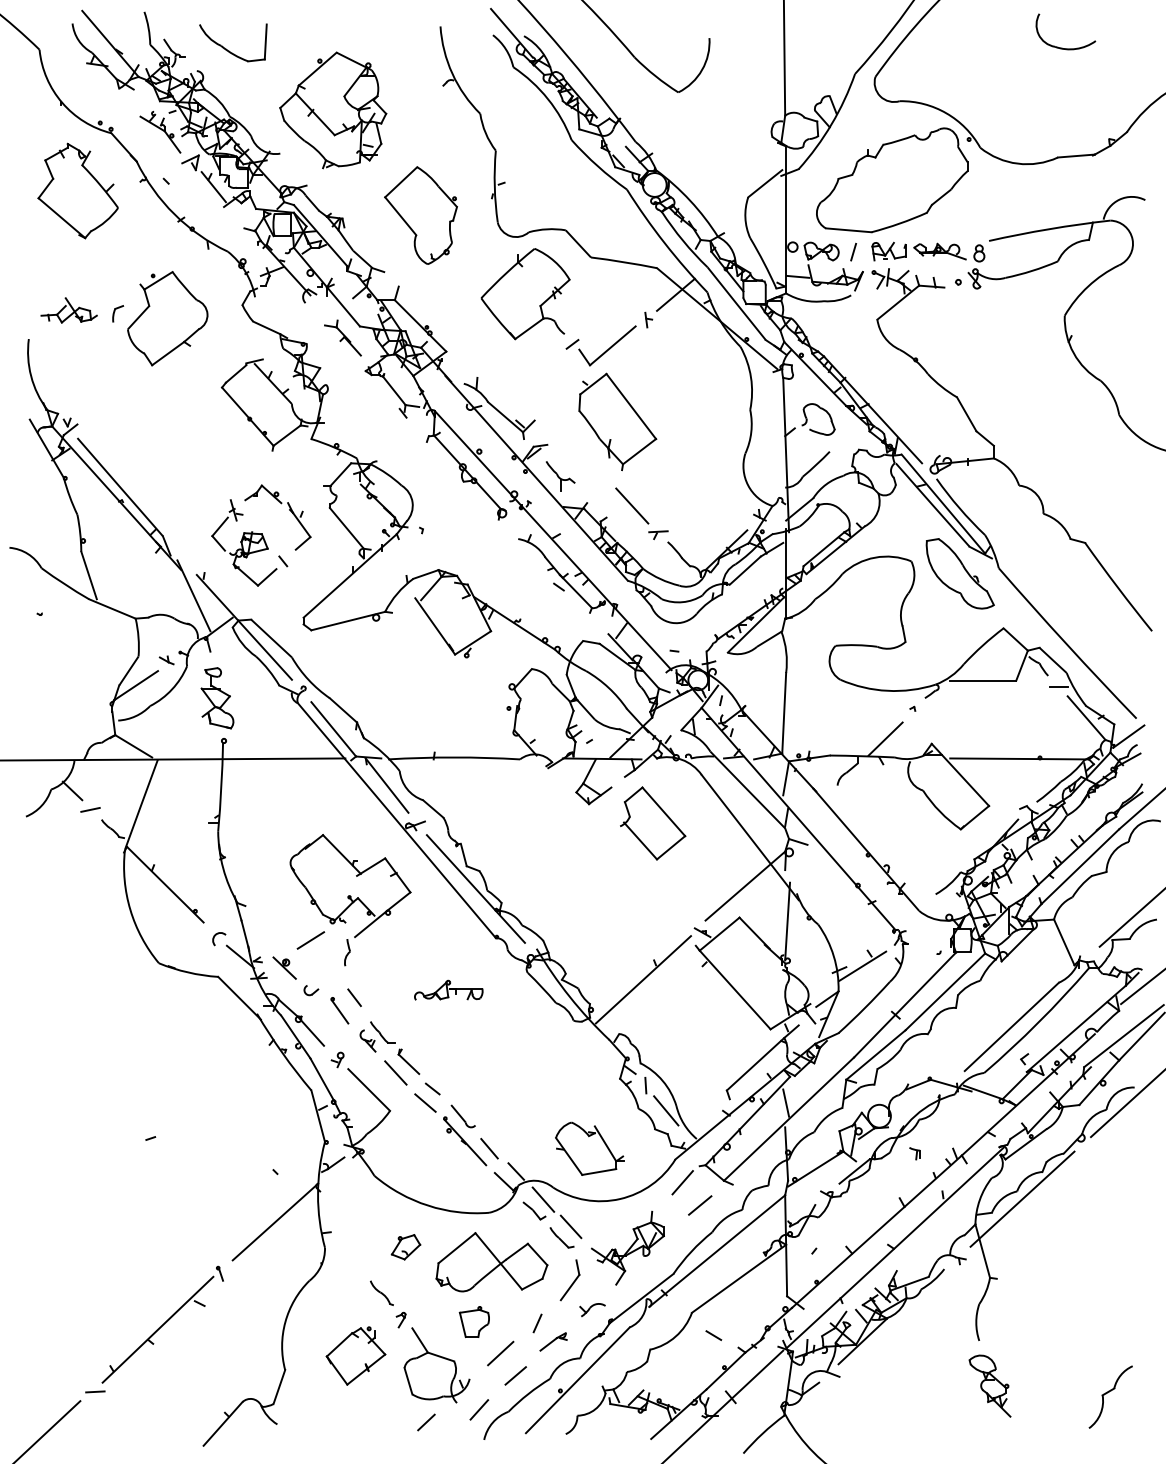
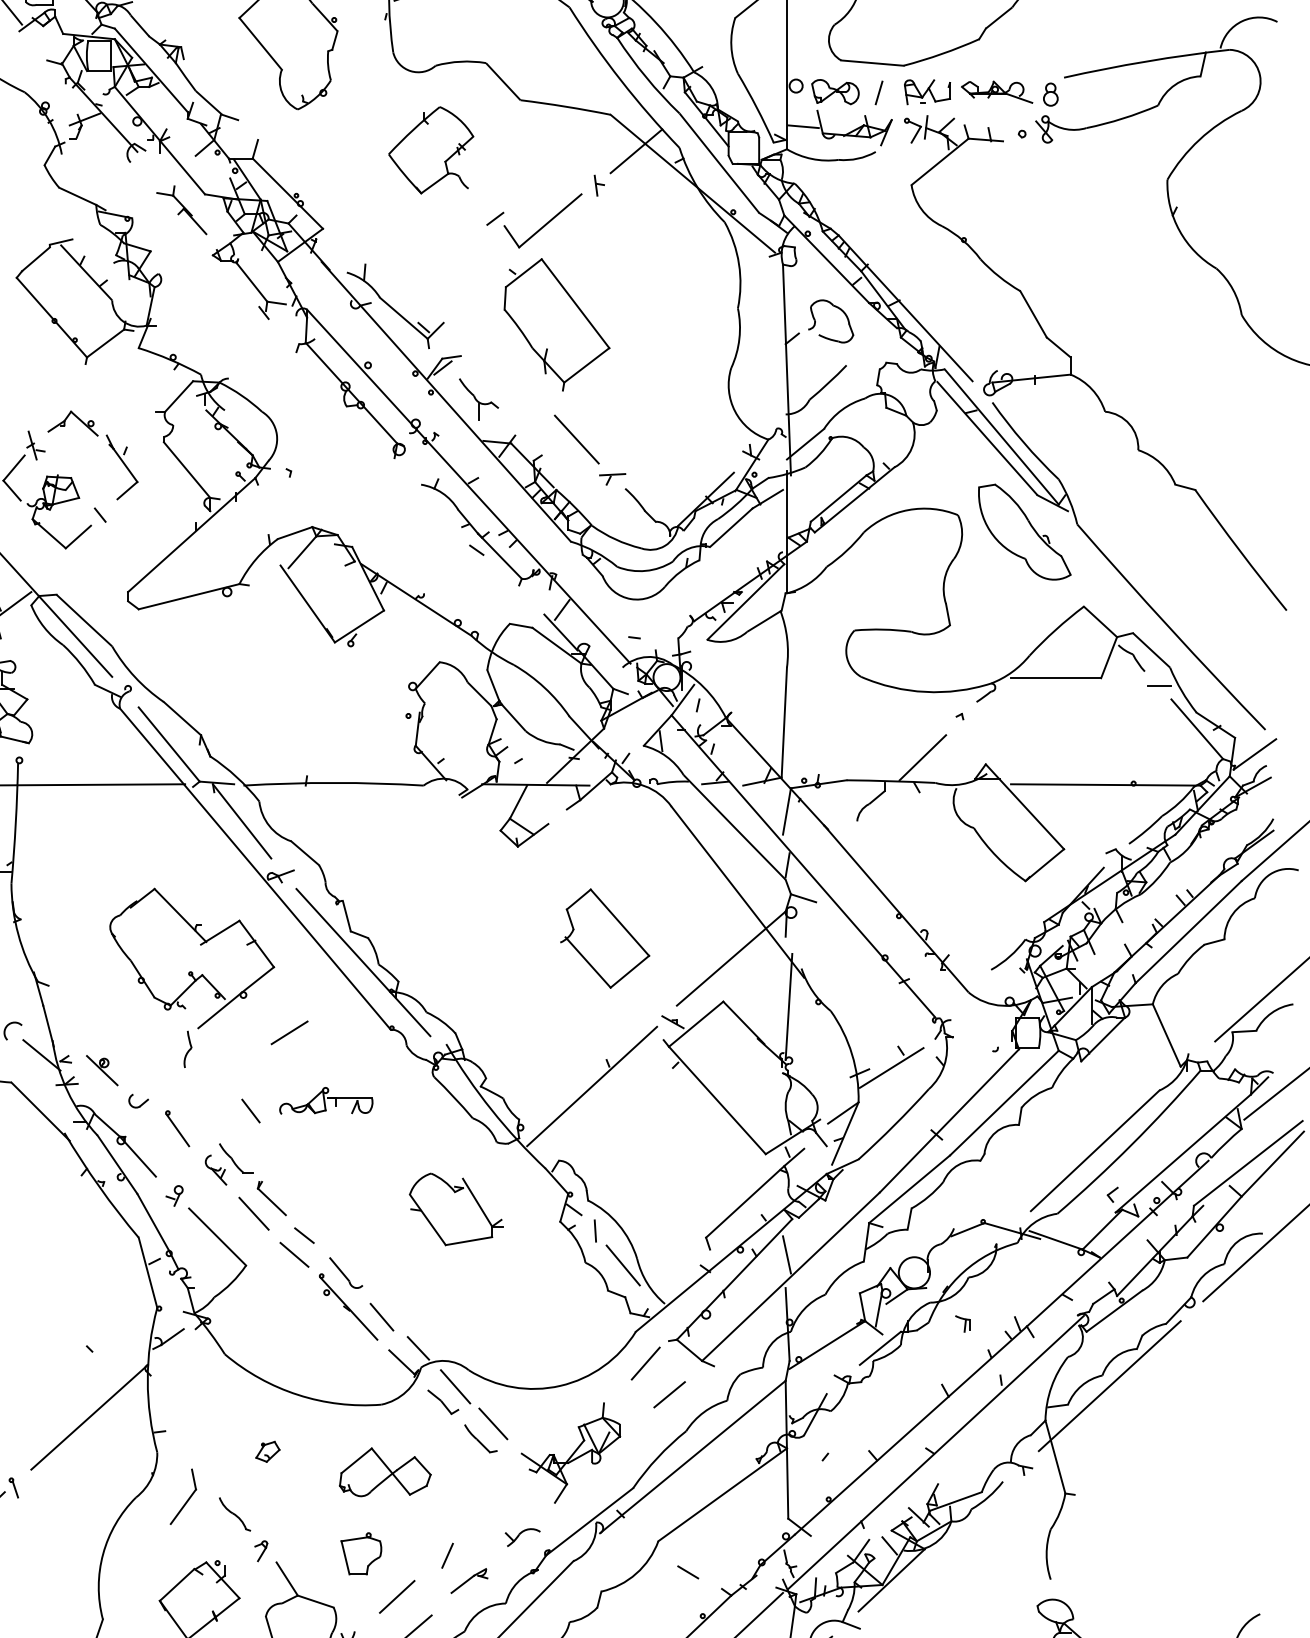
part: (525, 294) -> (431, 150), size x0.7
part: (653, 823) -> (605, 938), moved
line: (310, 940) -> (289, 1032), moved
line: (354, 997) -> (250, 1110), moved
part: (589, 1148) -> (455, 1209), moved
part: (405, 1247) -> (267, 1452), size x0.6
part: (491, 1262) -> (384, 1472), size x0.6
part: (569, 1280) -> (182, 1497), moved

